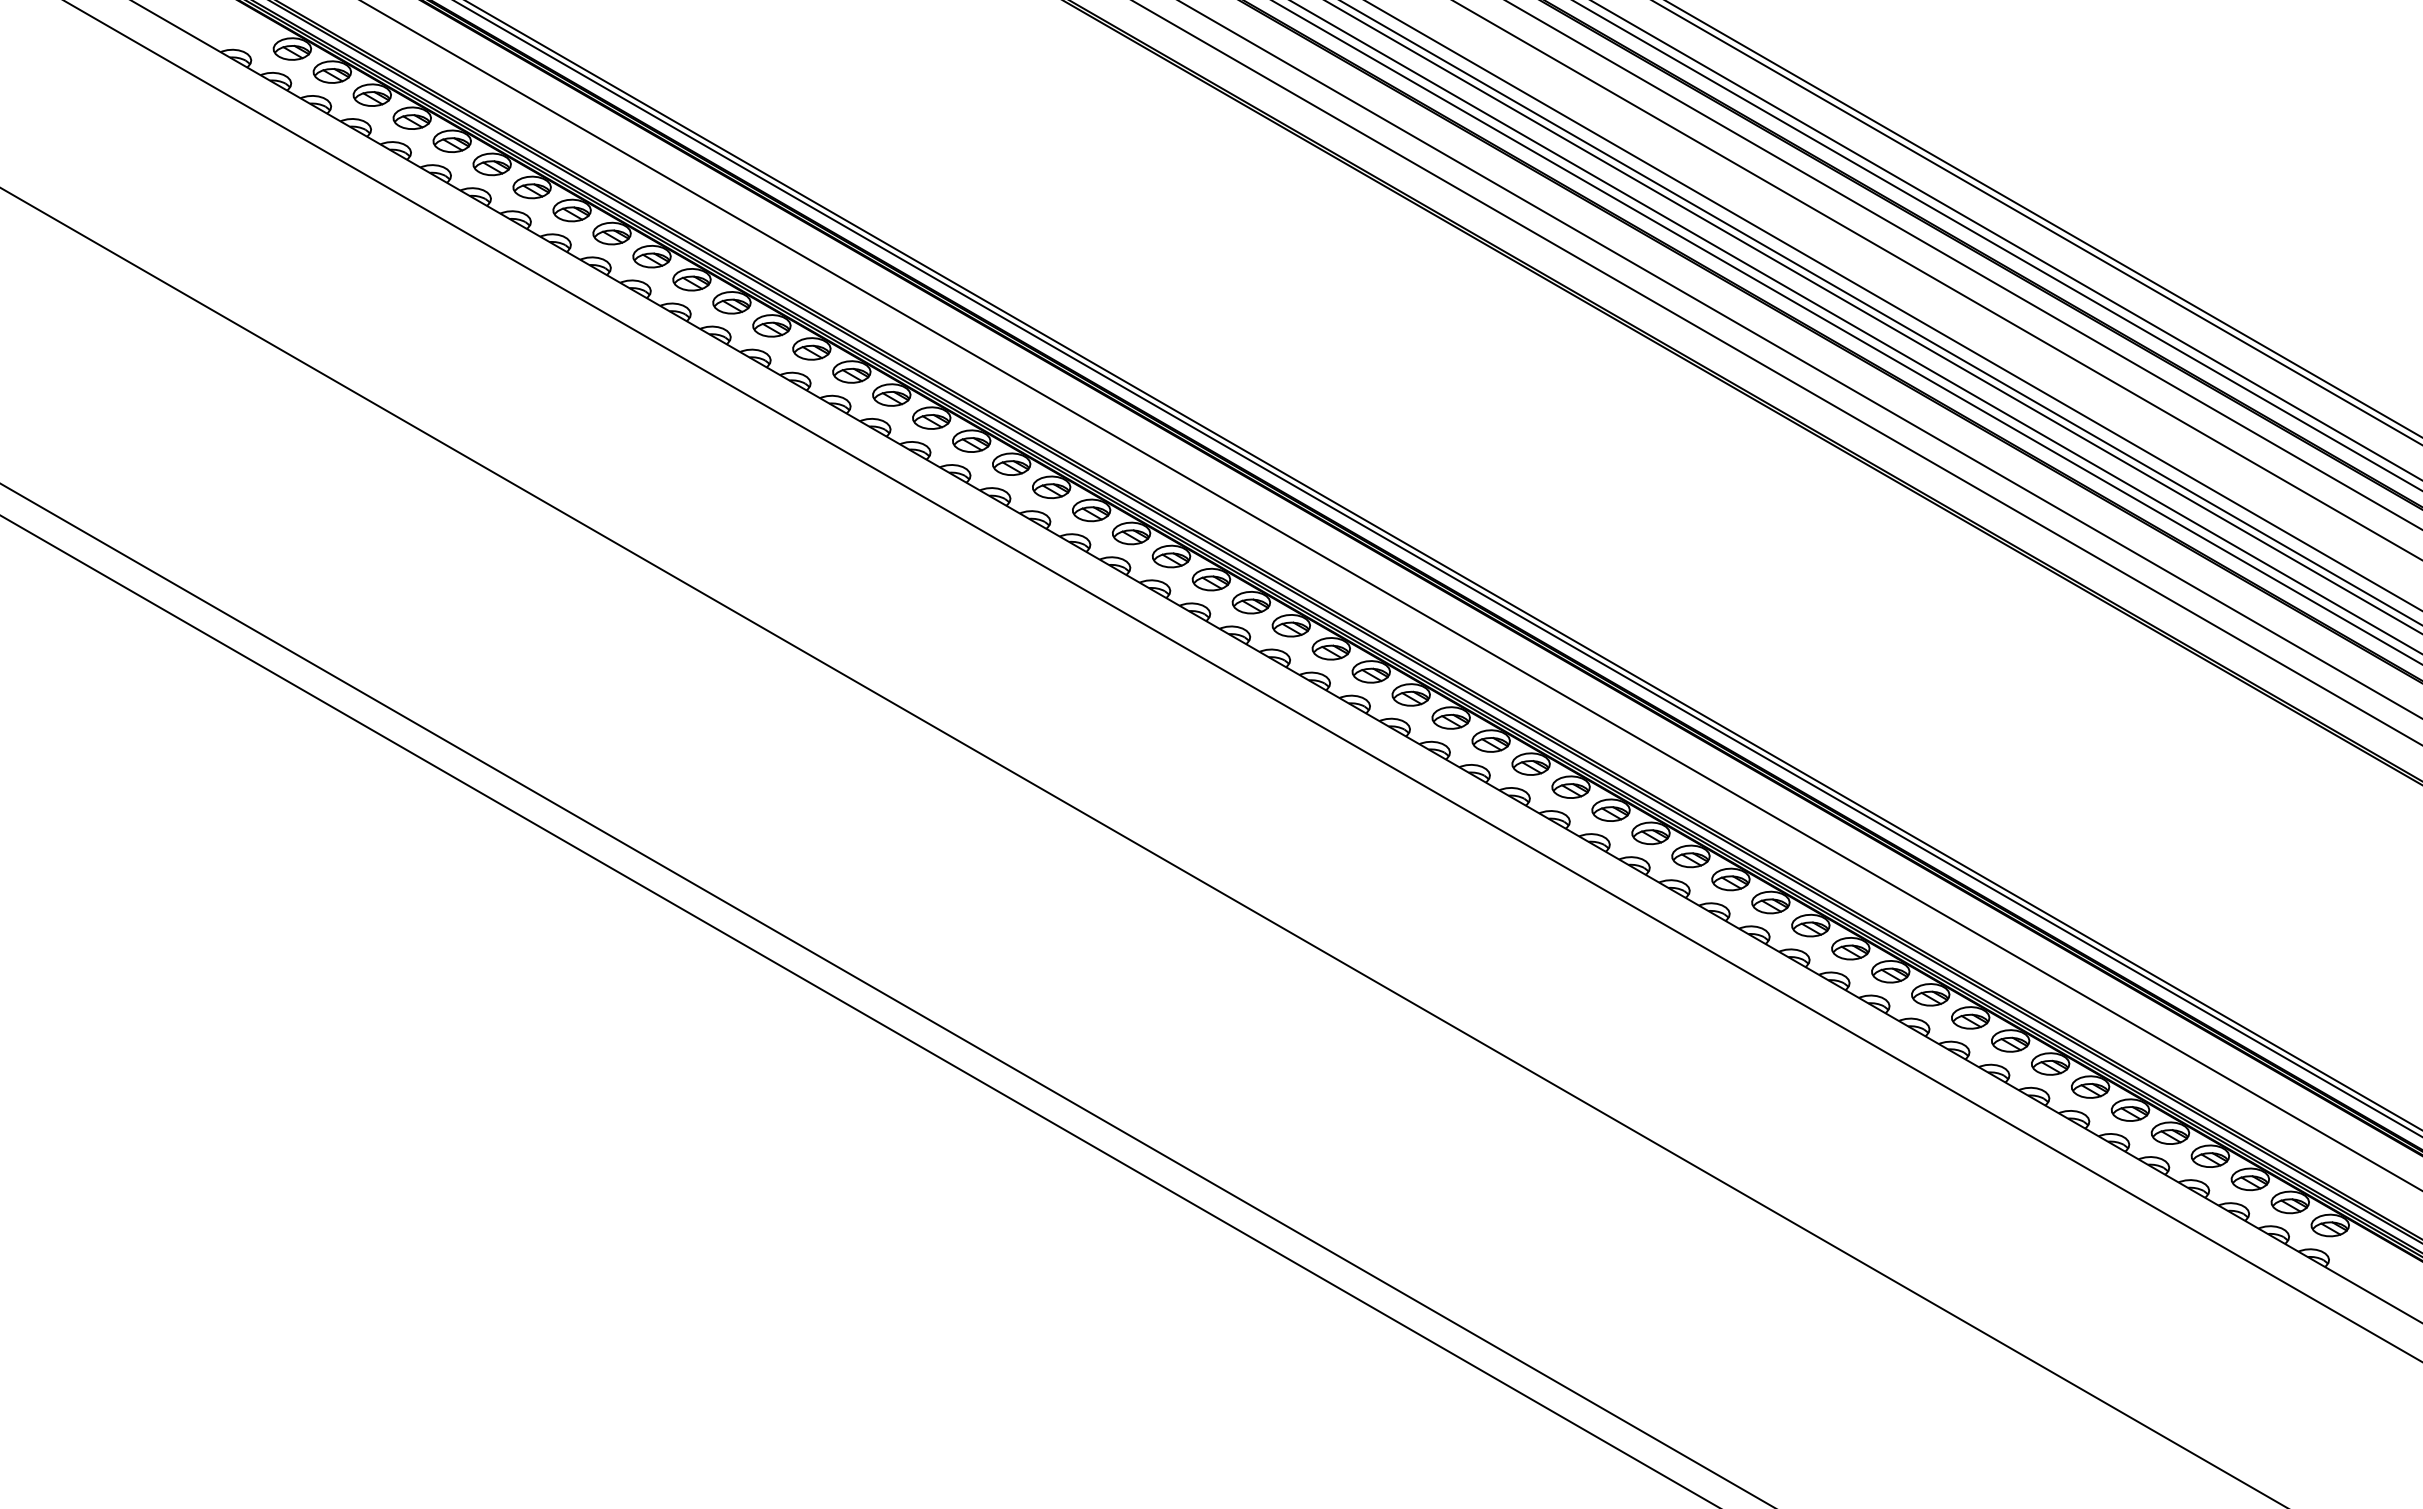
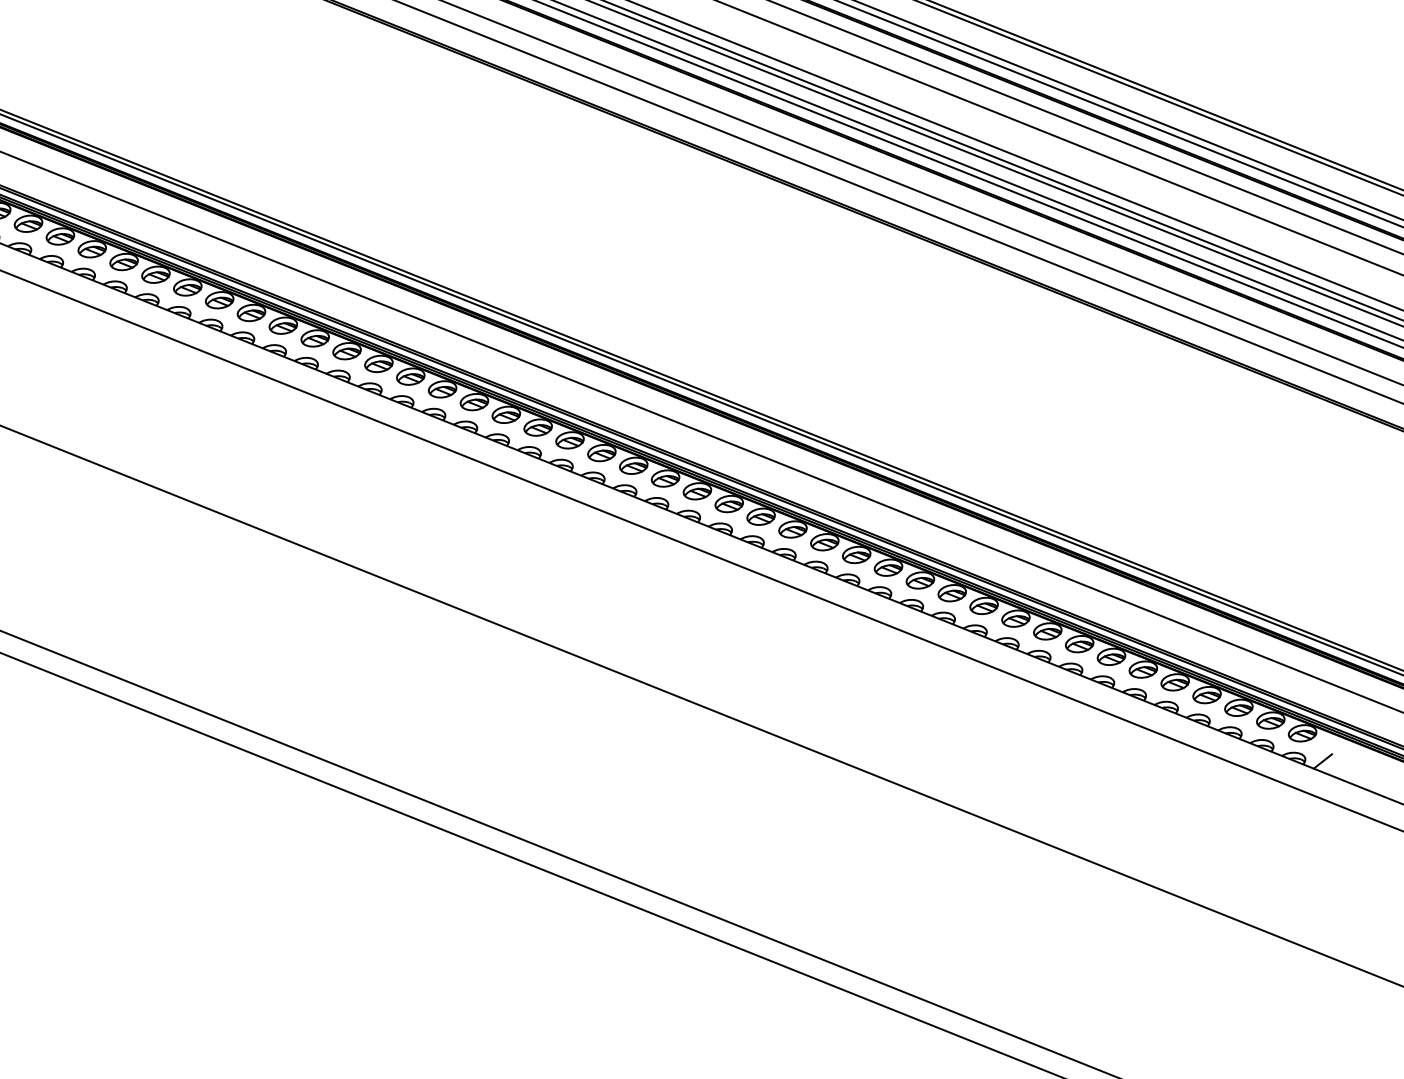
line: (2351, 1266) -> (1322, 761), added

